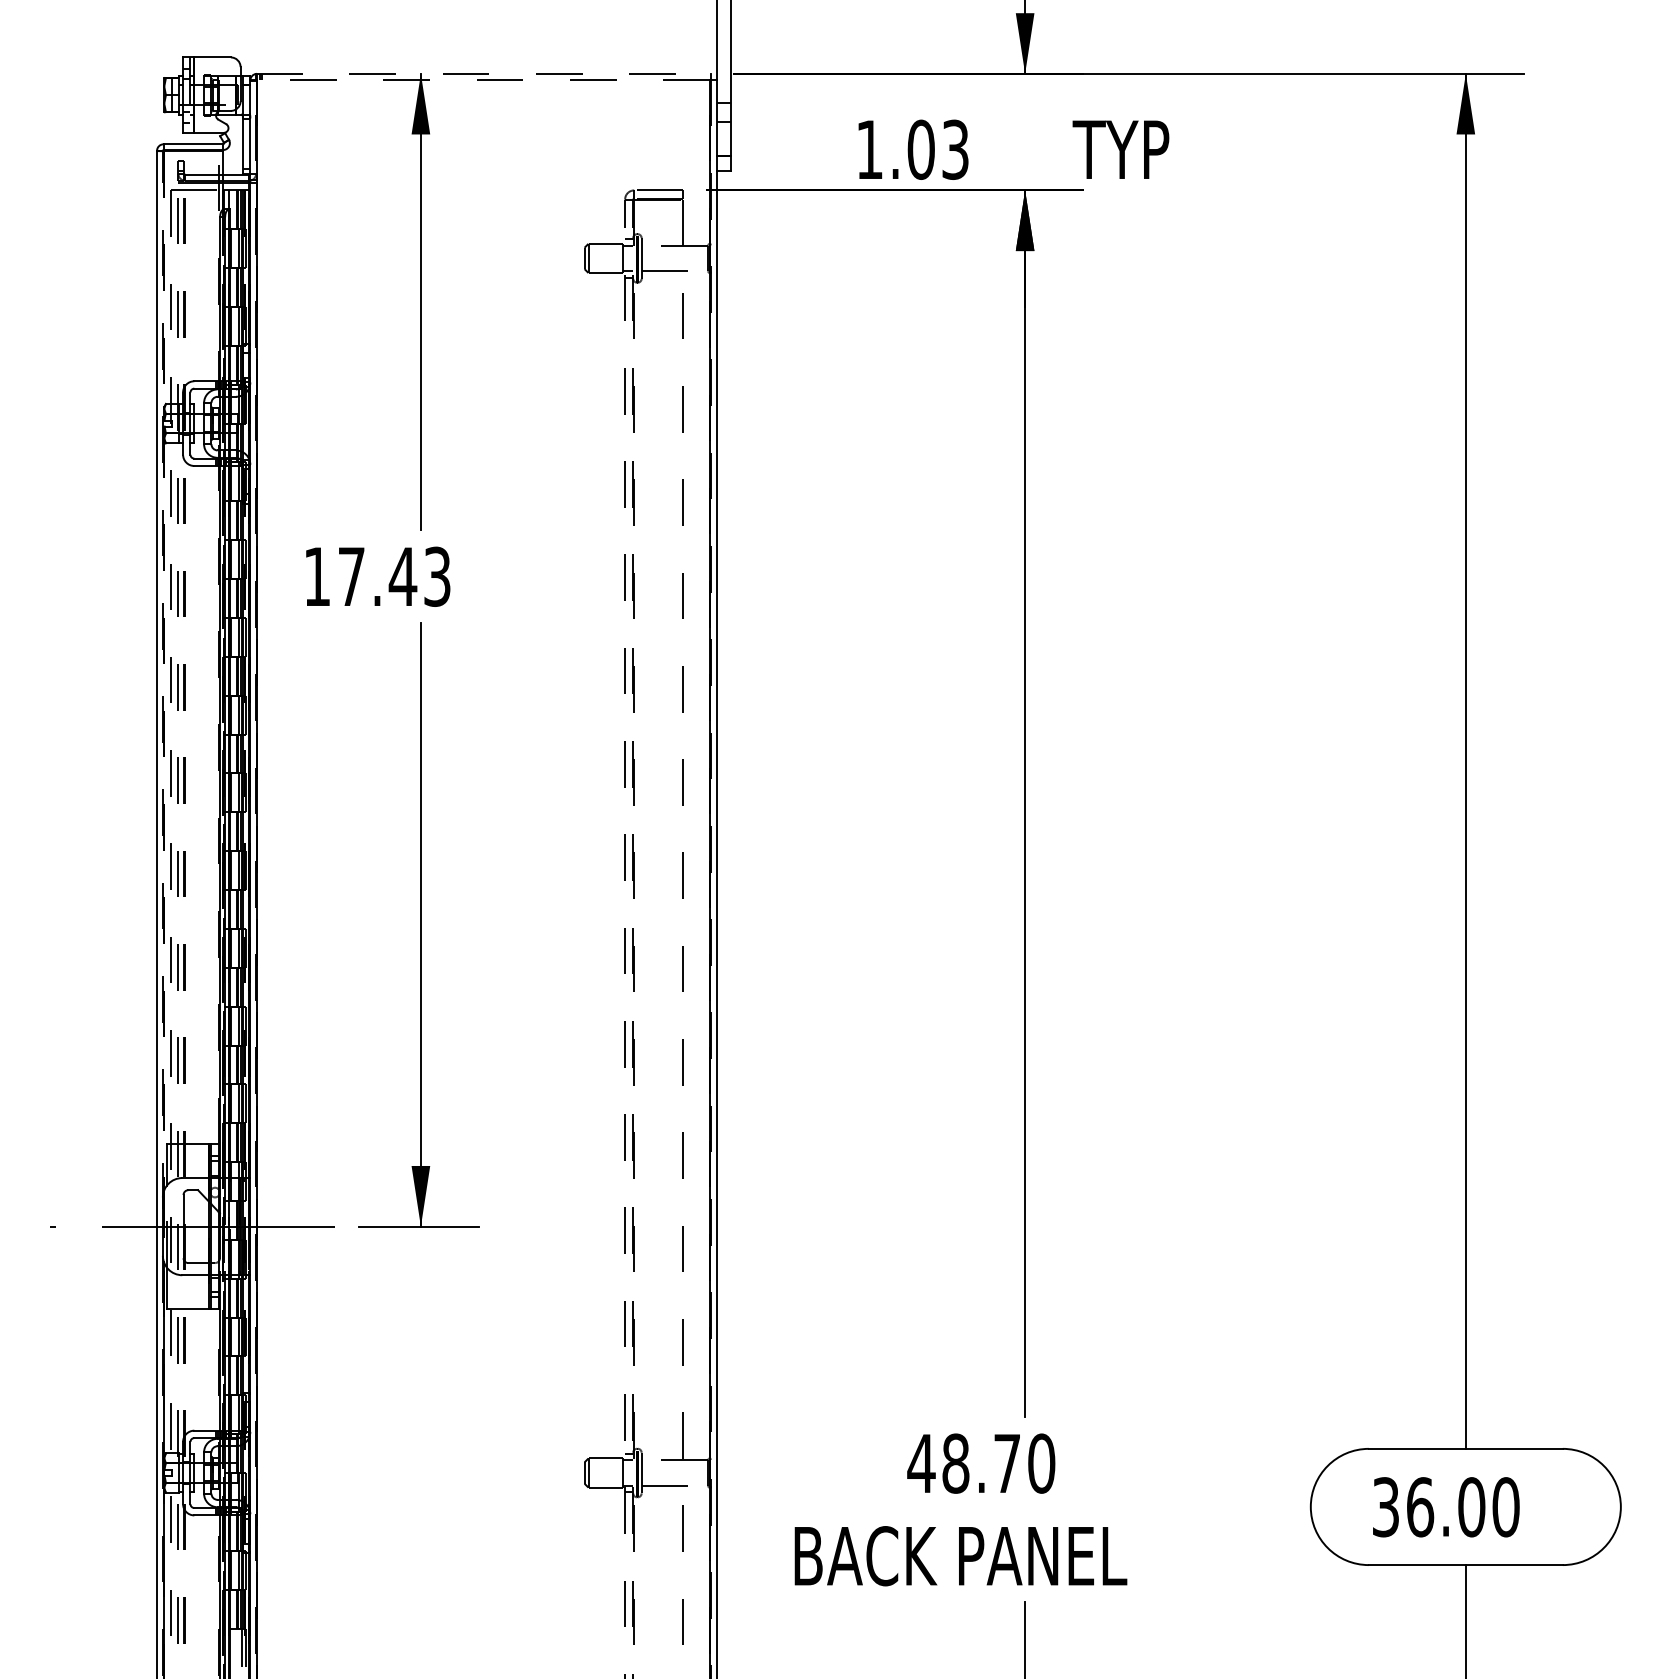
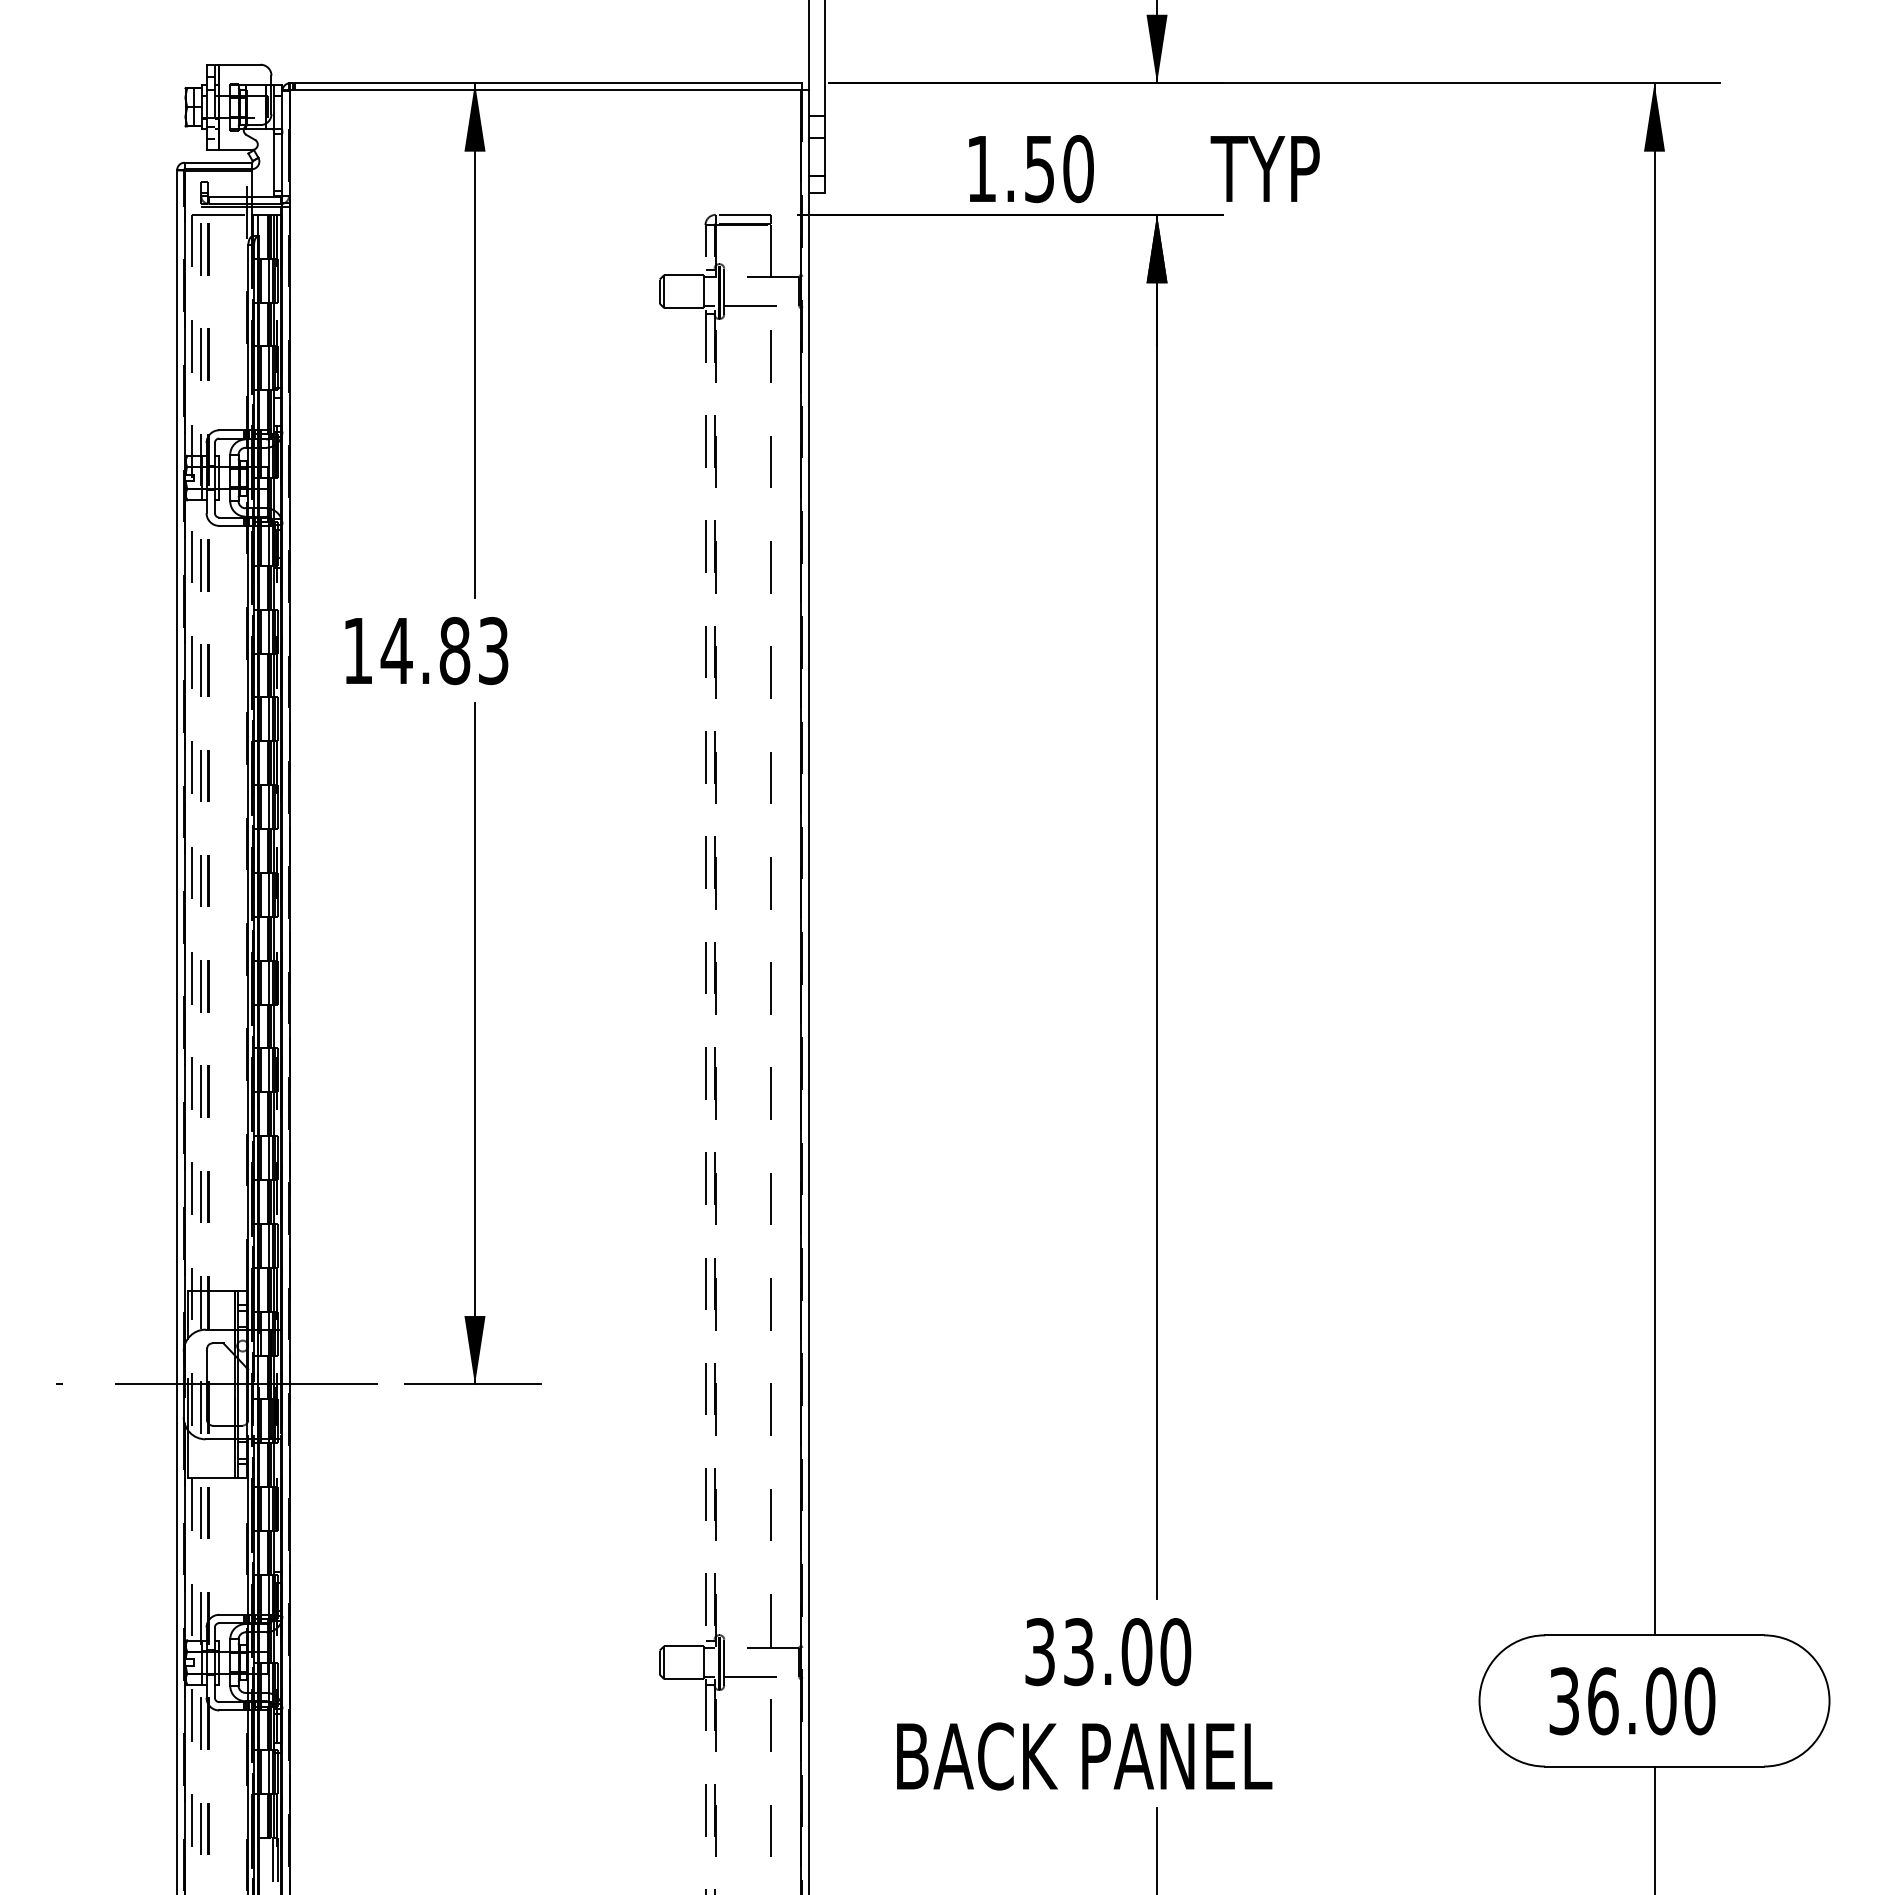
line: (483, 74) -> (545, 83), dashed -> solid
line: (483, 79) -> (545, 89), dashed -> solid
text: (937, 150) -> (1058, 169), 1.03 -> 1.50
text: (377, 577) -> (425, 651), 17.43 -> 14.83
line: (163, 672) -> (184, 758), dashed -> solid
text: (963, 1464) -> (1087, 1652), 48.70 -> 33.00

